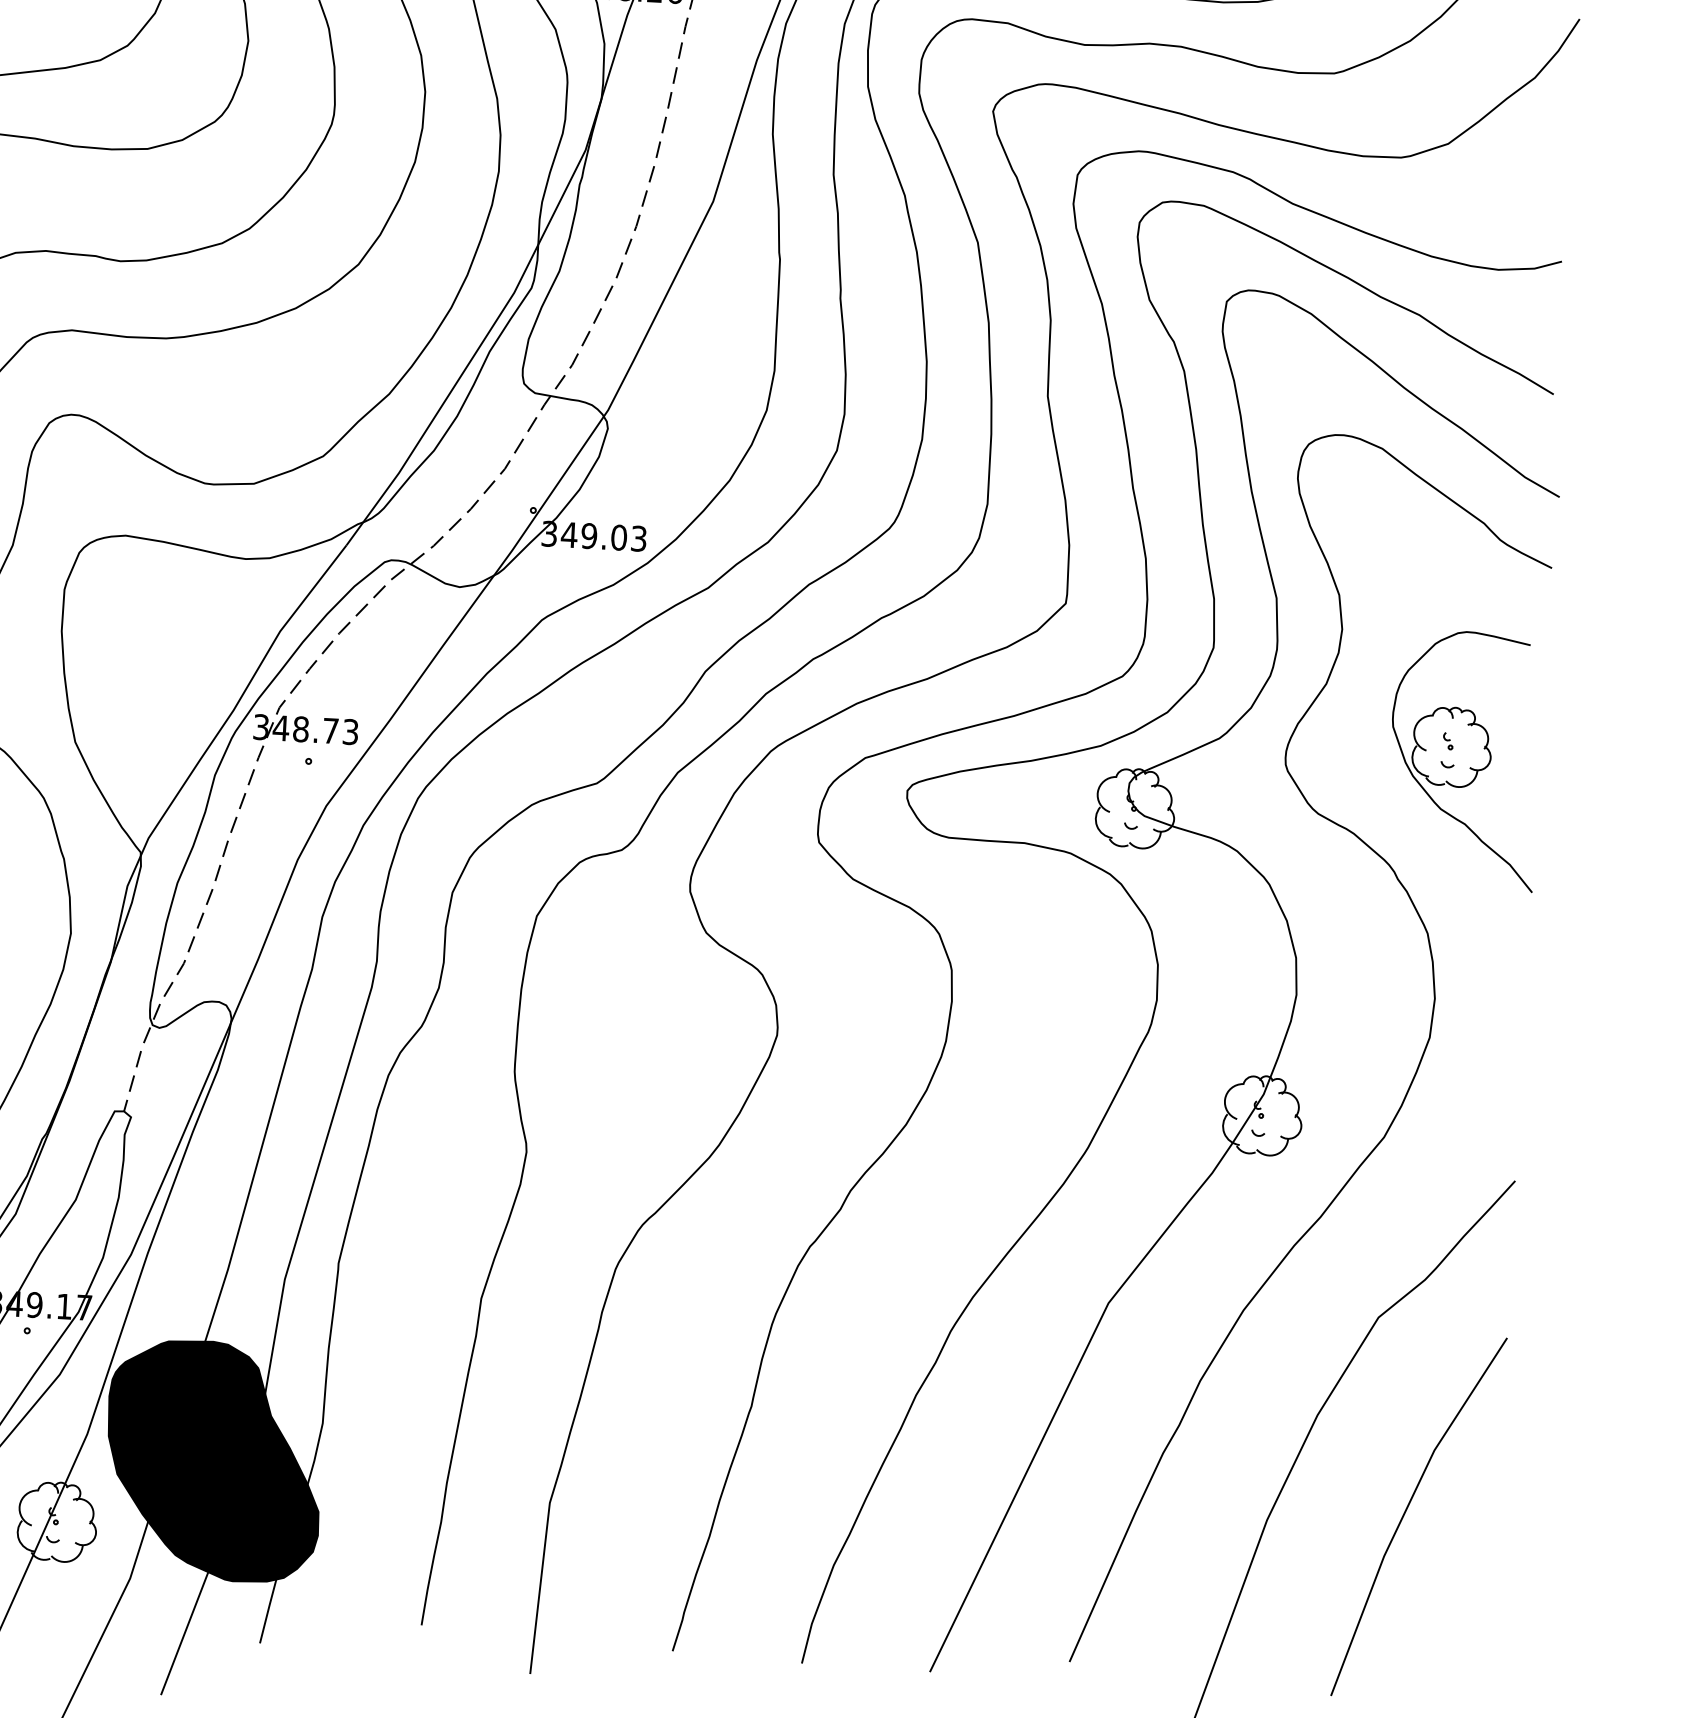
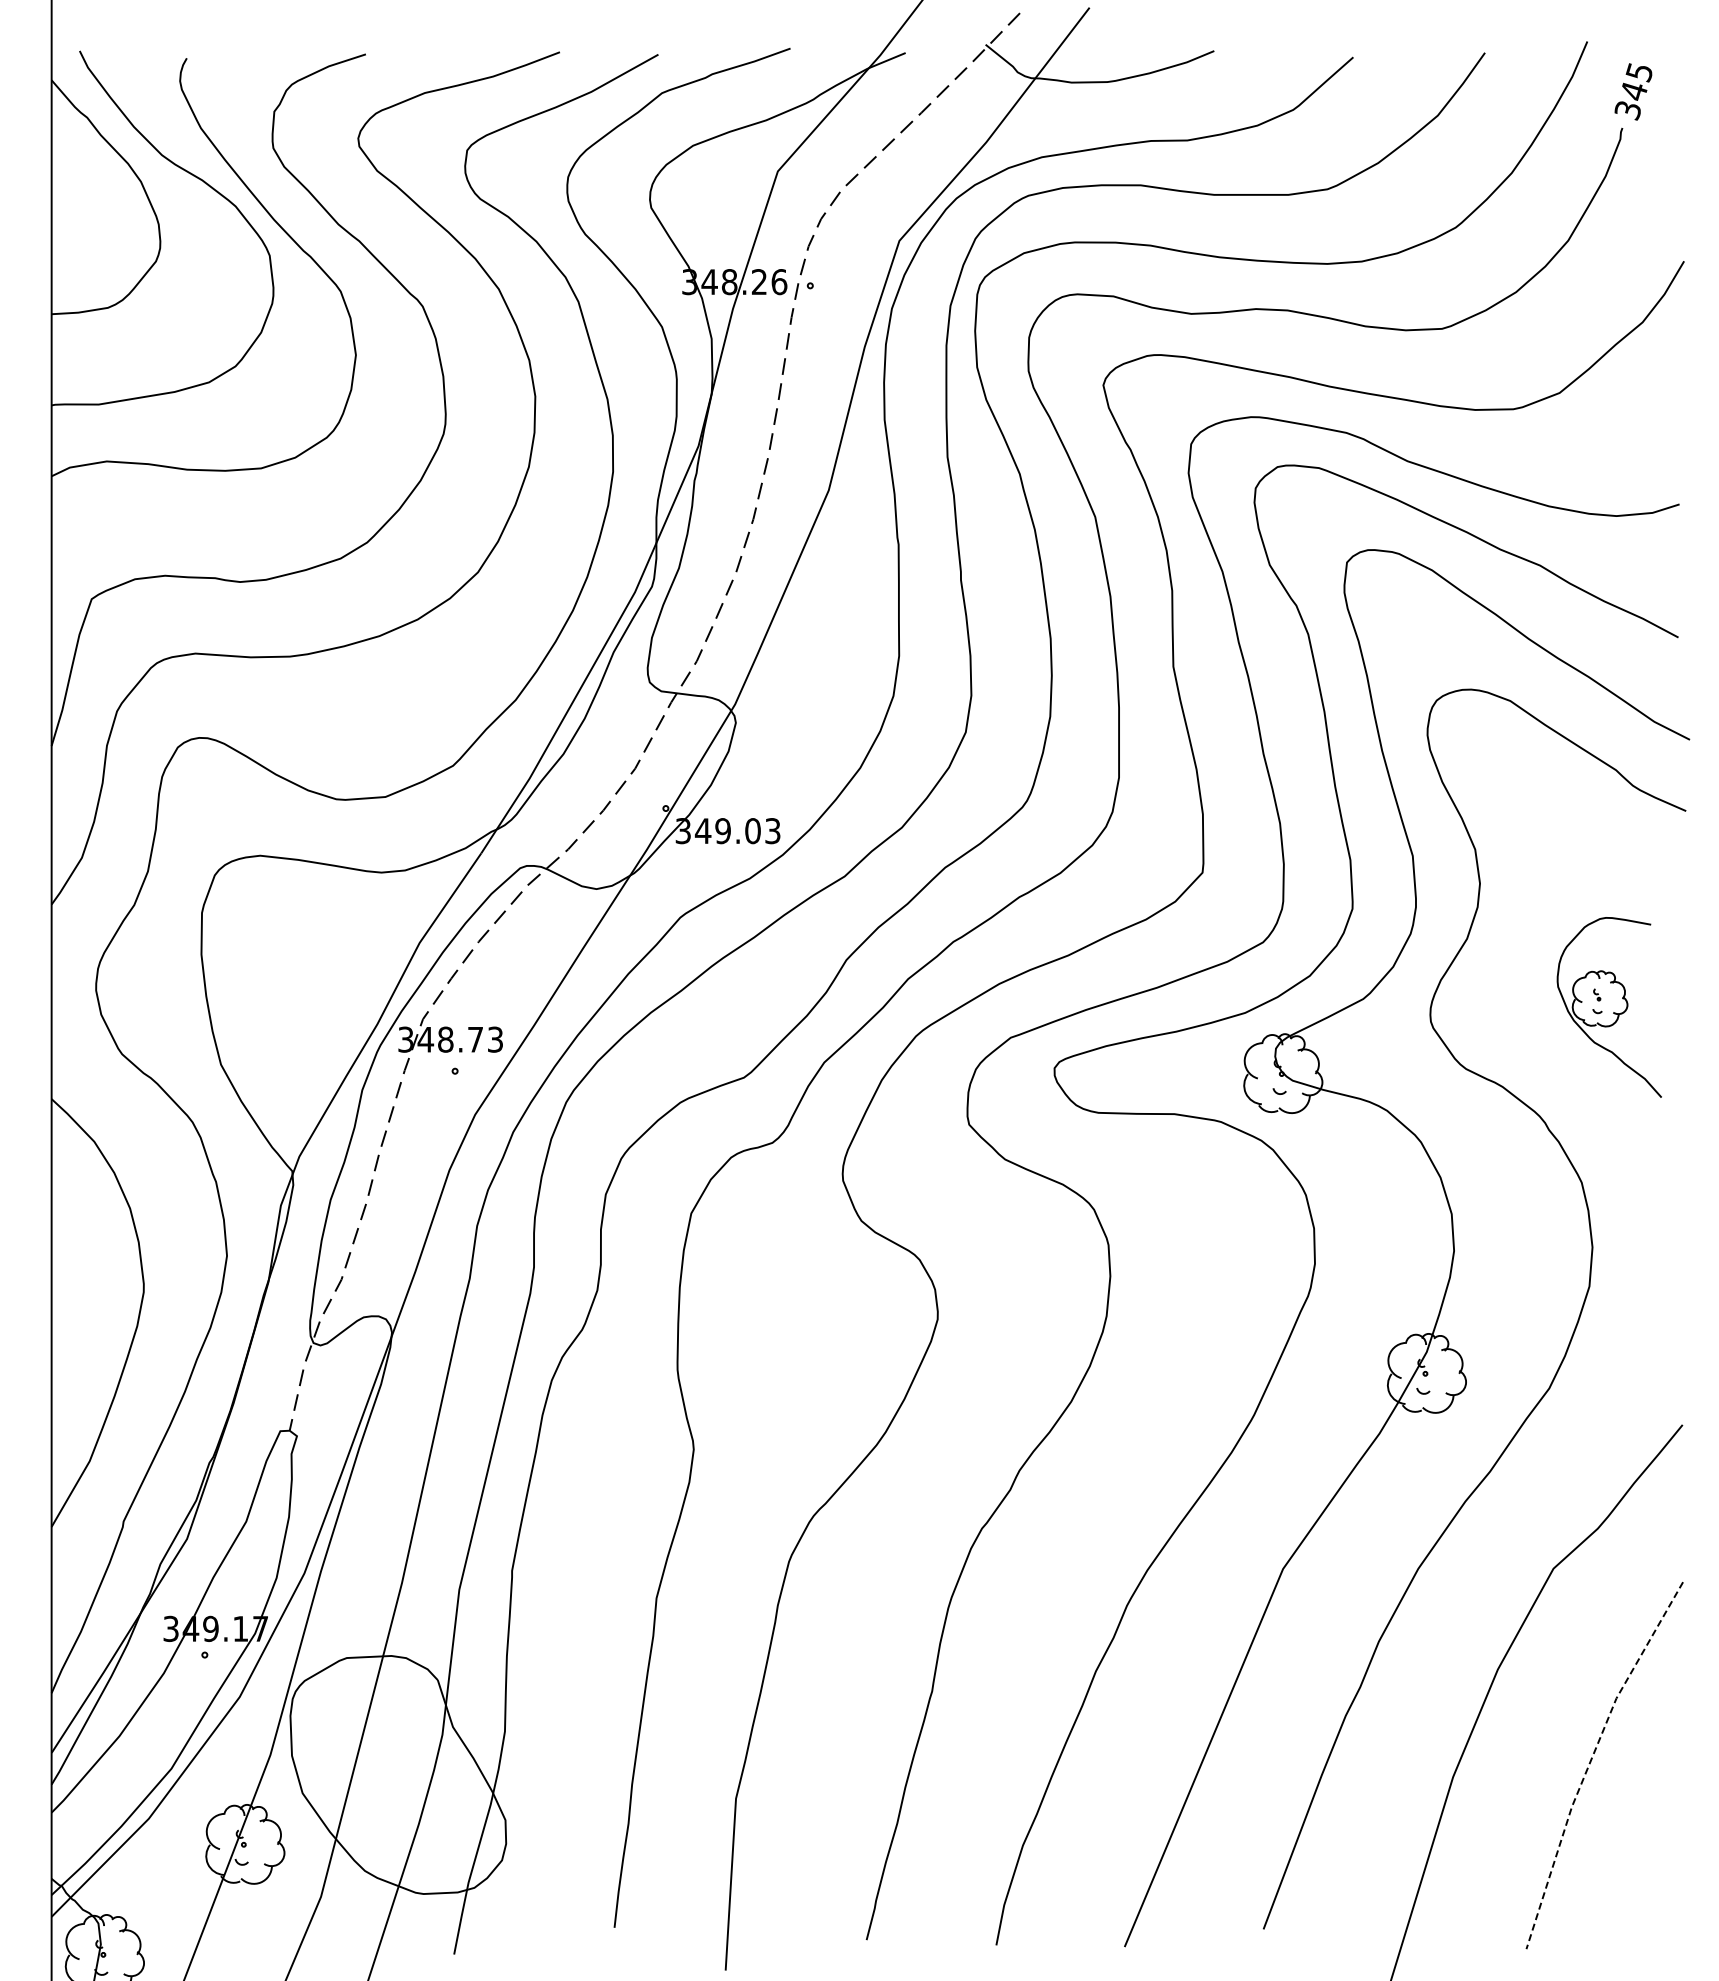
part: (1464, 760) -> (1609, 1007), size x0.7
fill: (214, 1460) -> (398, 1774), removed
line: (1406, 1510) -> (1591, 1759), solid -> dashed

